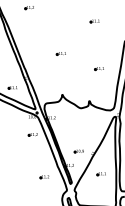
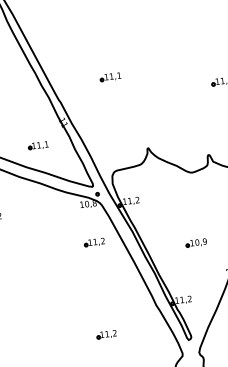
part: (60, 53) -> (108, 77), moved
part: (78, 151) -> (194, 243), moved
part: (44, 177) -> (106, 335), moved

